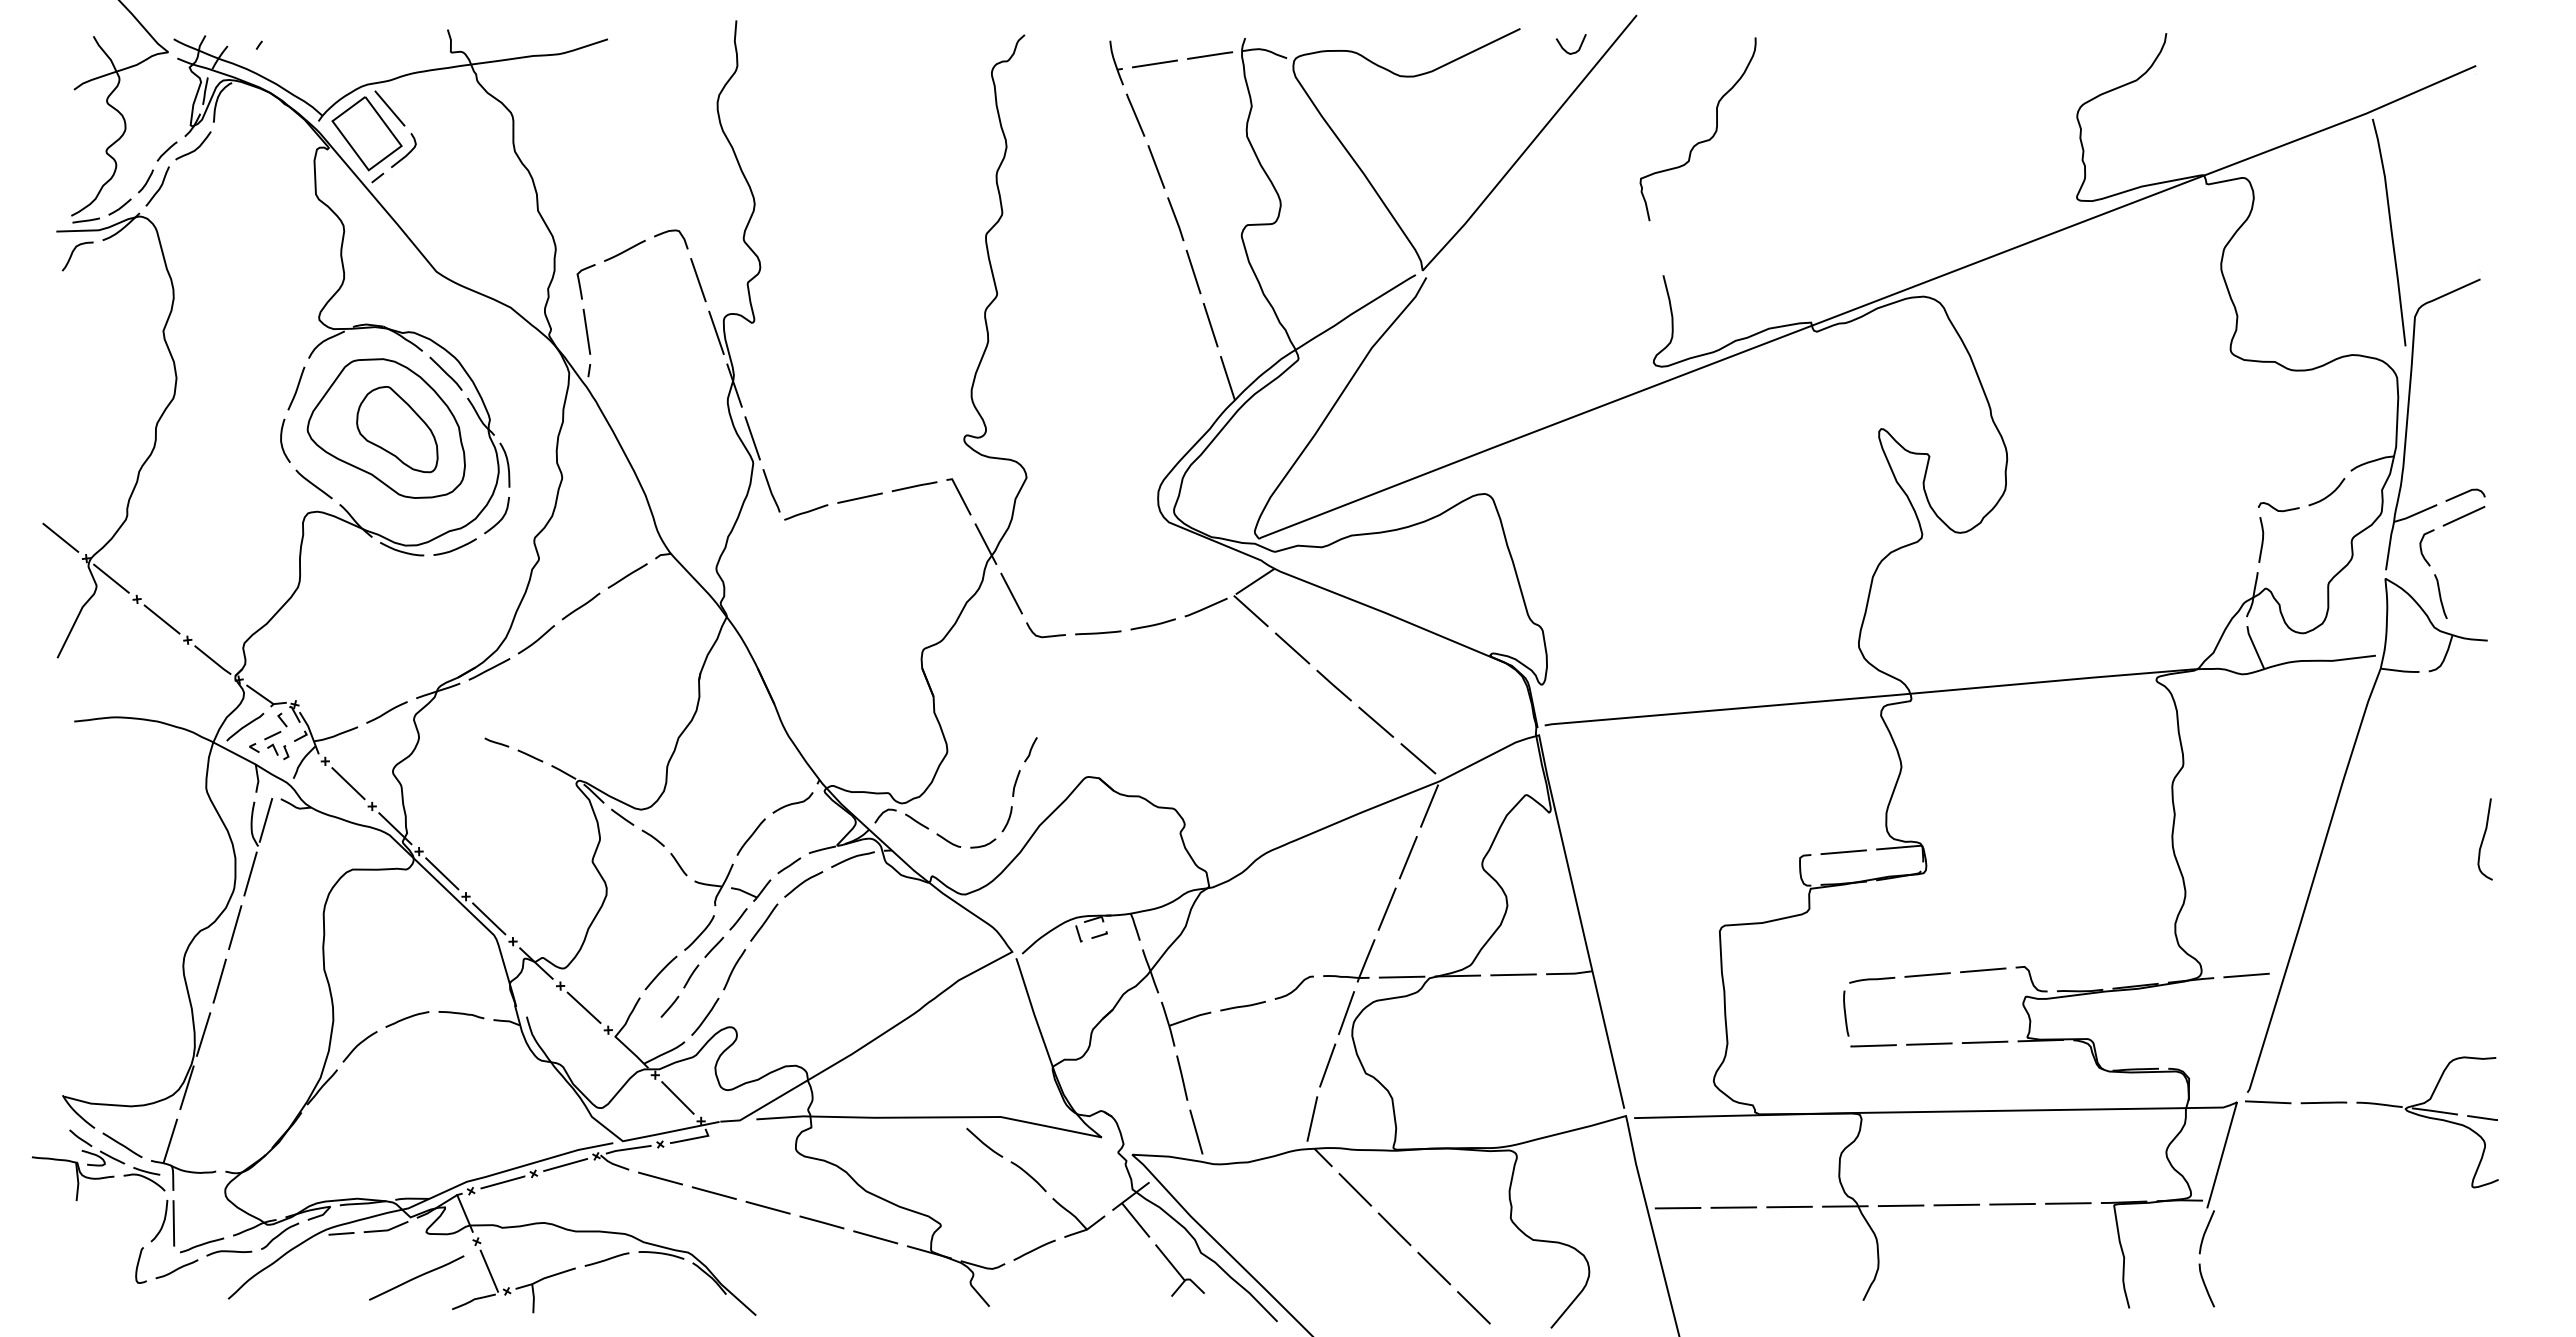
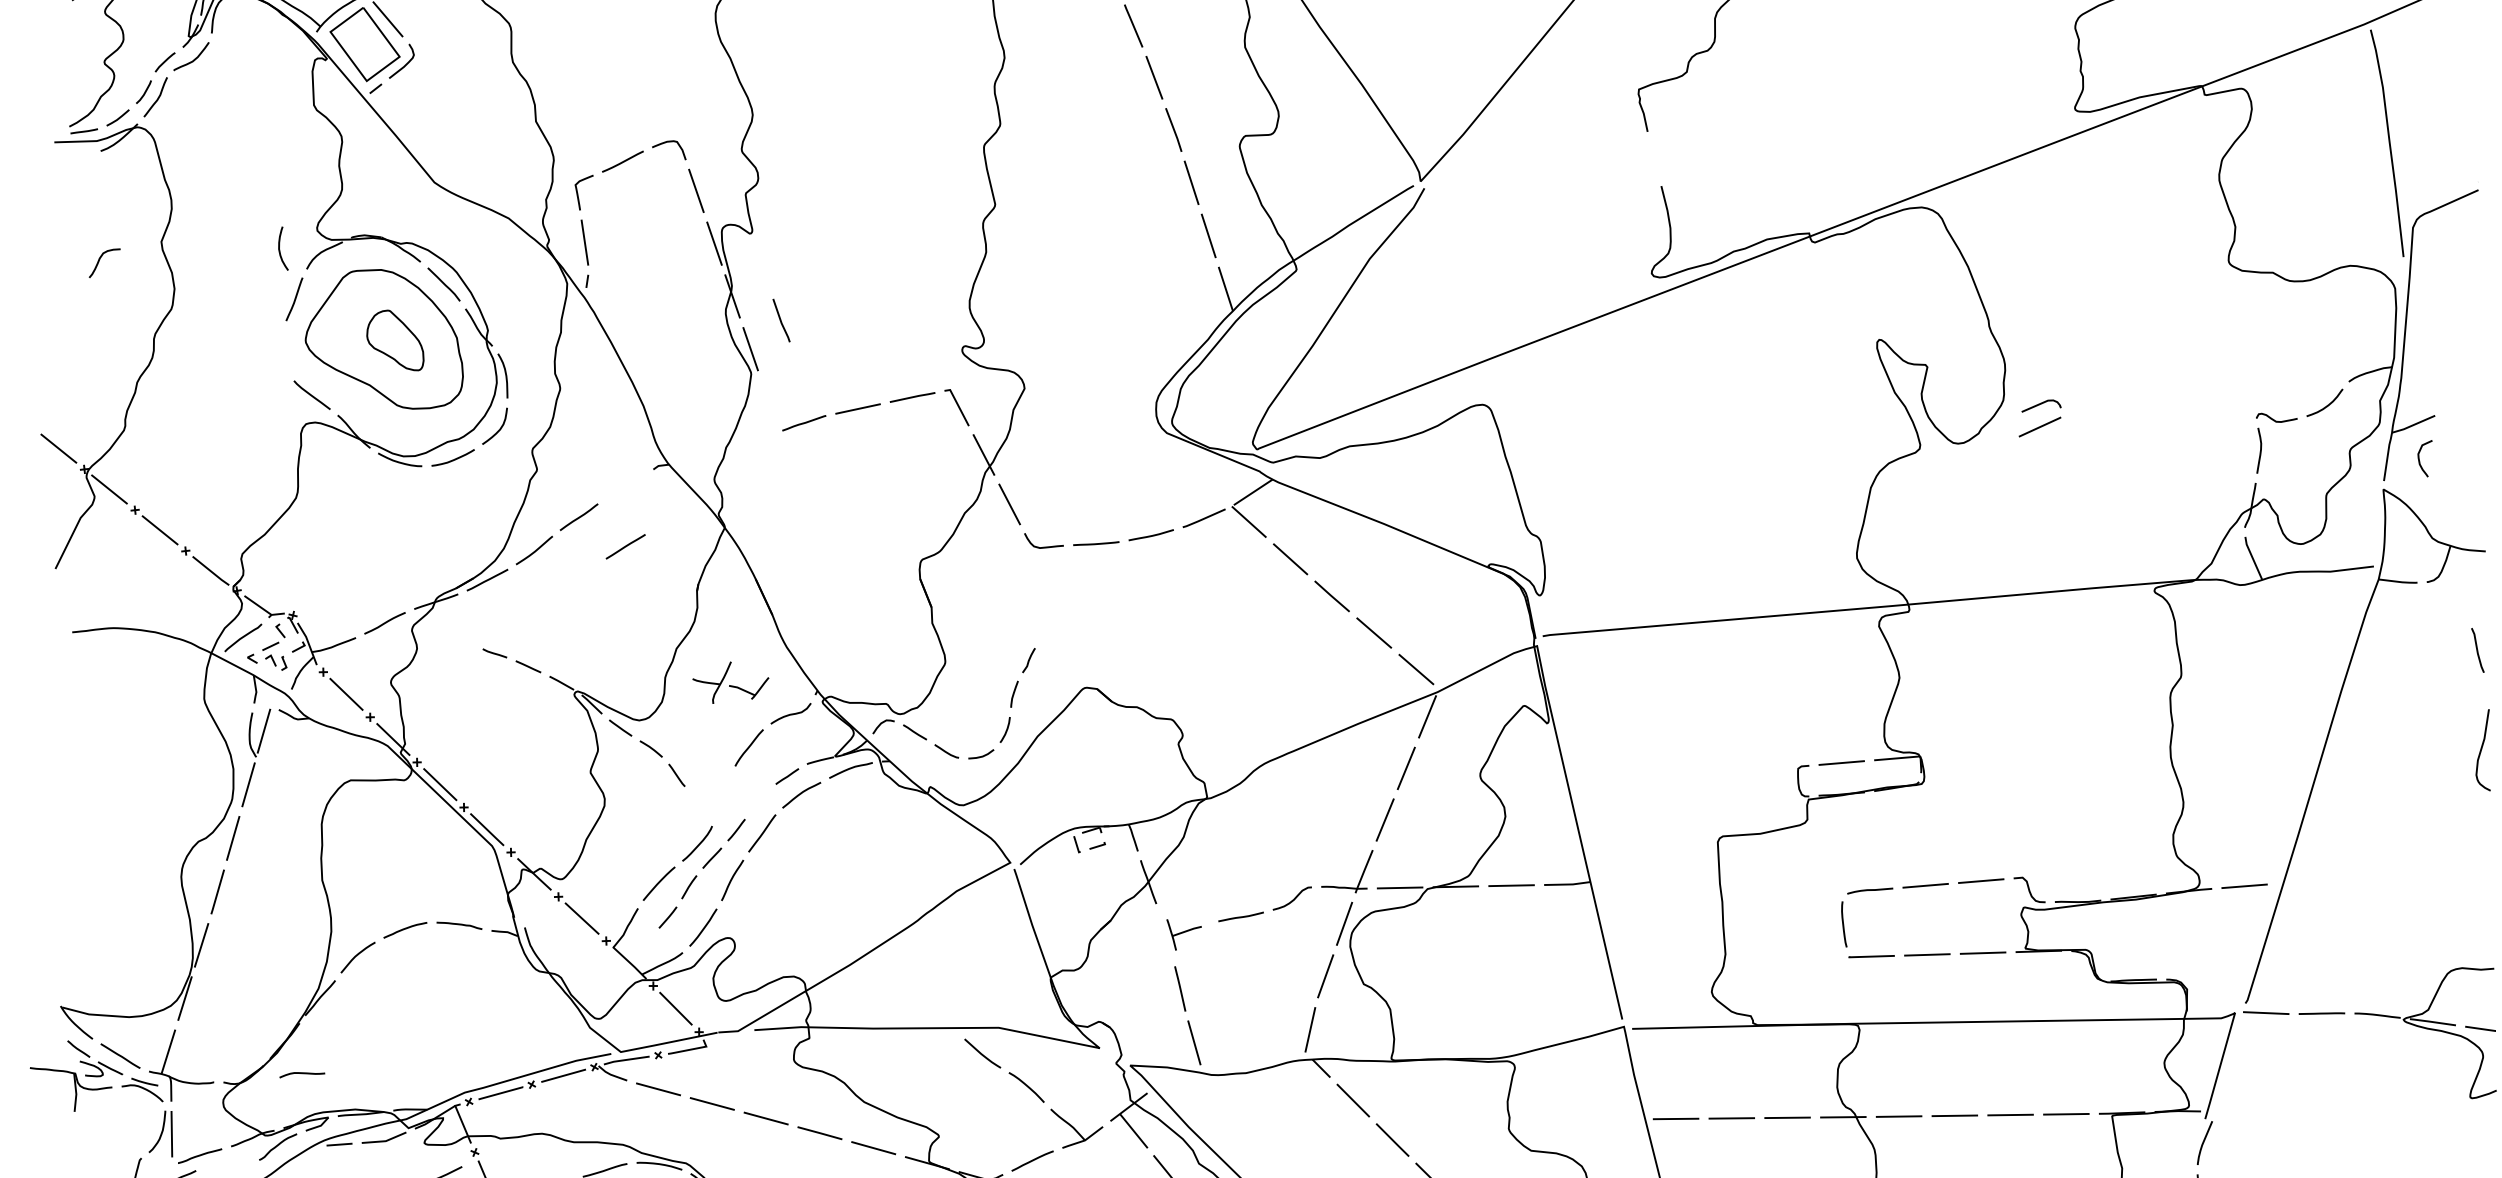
curve: (72, 255) -> (99, 262), moved
part: (397, 429) -> (395, 340), size x0.7
curve: (282, 442) -> (280, 250), moved
line: (771, 490) -> (781, 320), moved
part: (2467, 513) -> (2043, 424), moved
line: (627, 575) -> (625, 546), moved
curve: (2440, 596) -> (2477, 650), moved
part: (732, 884) -> (730, 682), moved
part: (1186, 1023) -> (1184, 934), size x0.7
curve: (229, 1252) -> (302, 1074), moved

